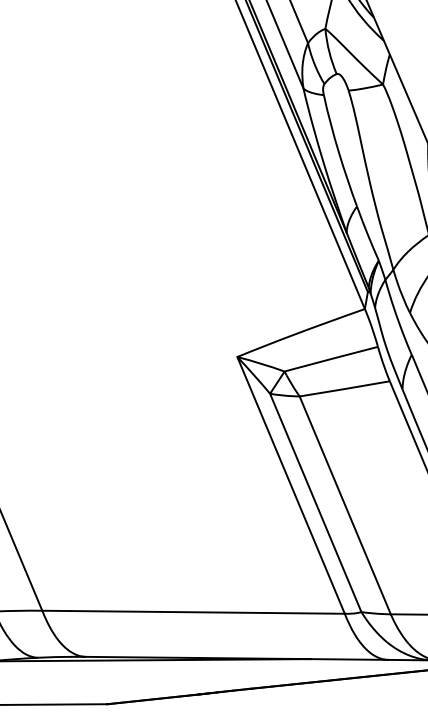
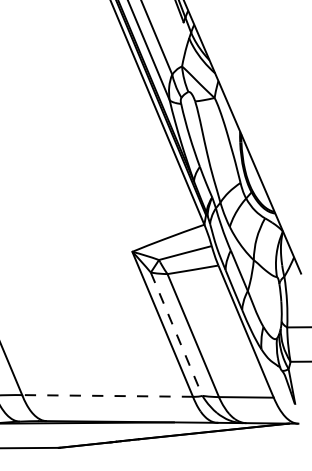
line: (315, 503) -> (176, 334), solid -> dashed
line: (193, 611) -> (107, 395), solid -> dashed

